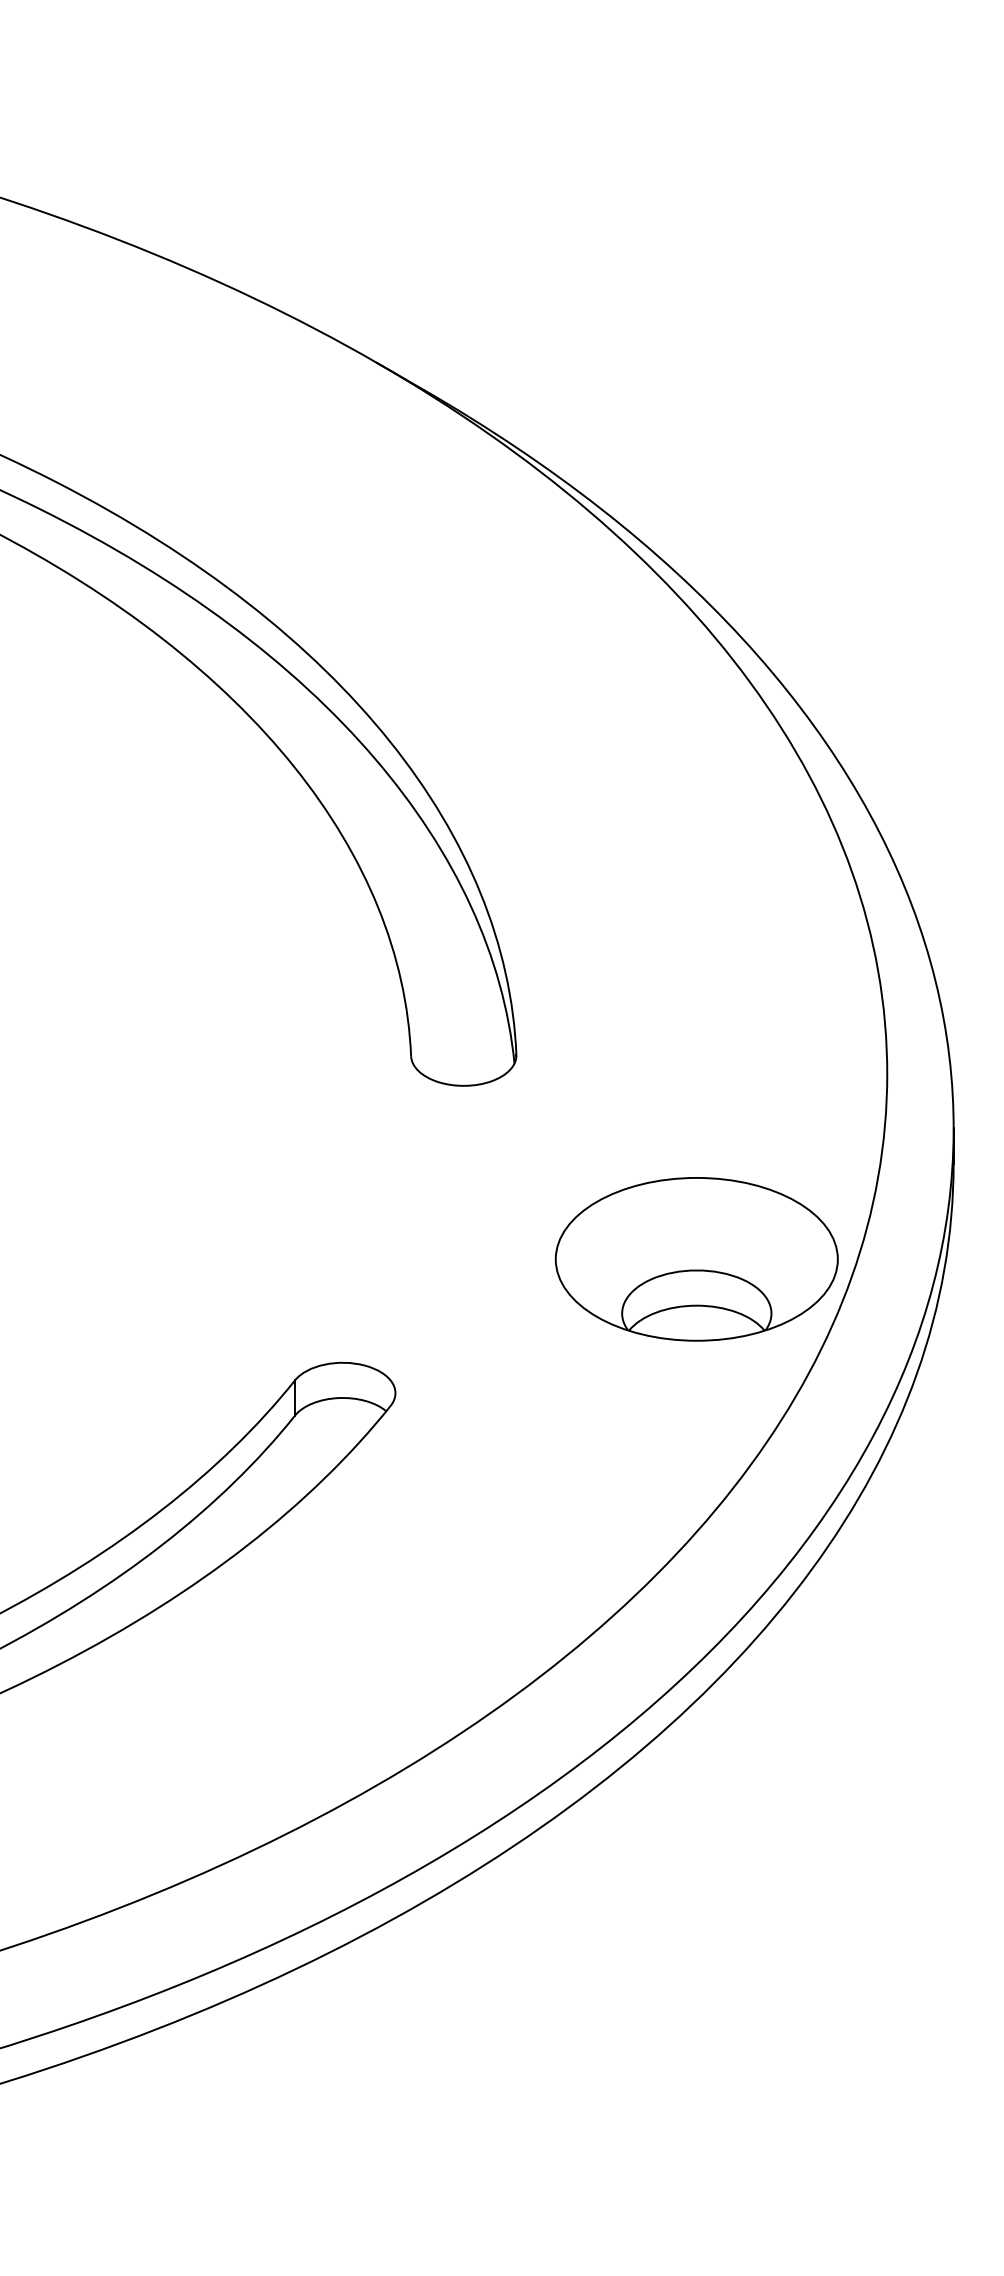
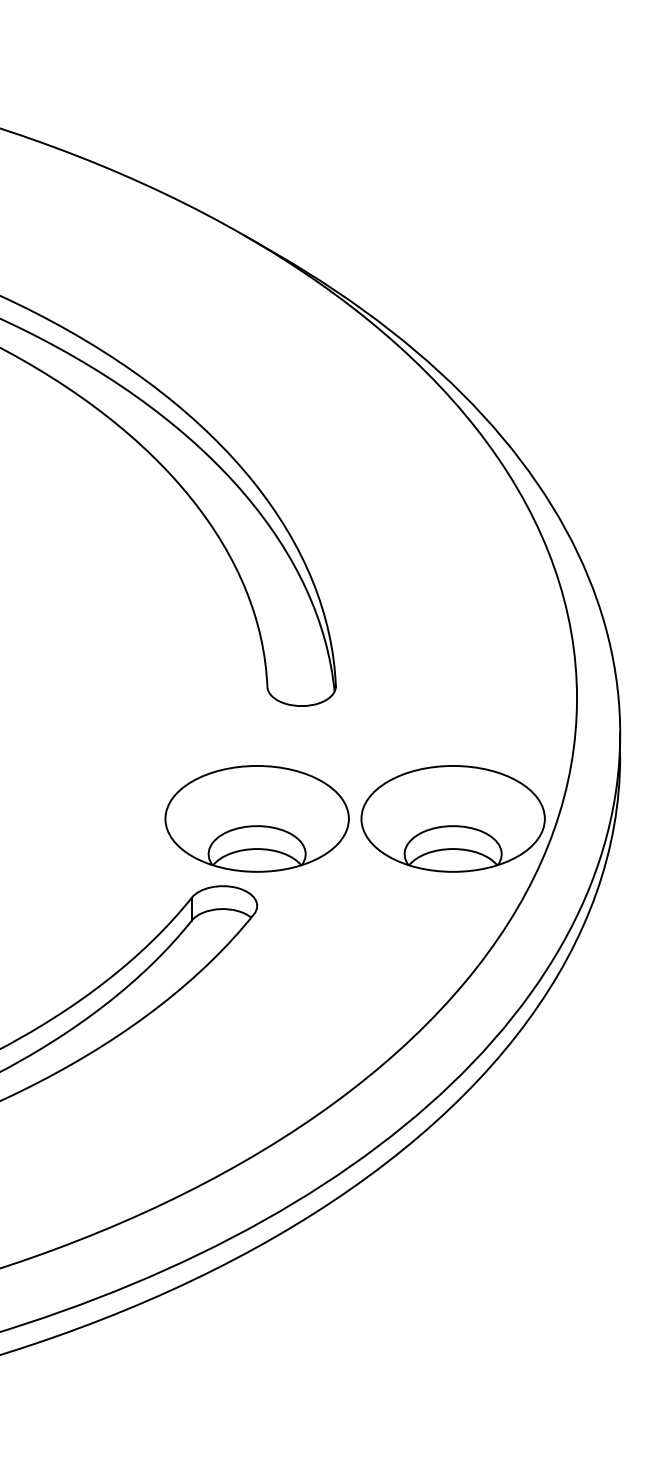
part: (394, 1258) -> (256, 818), added

